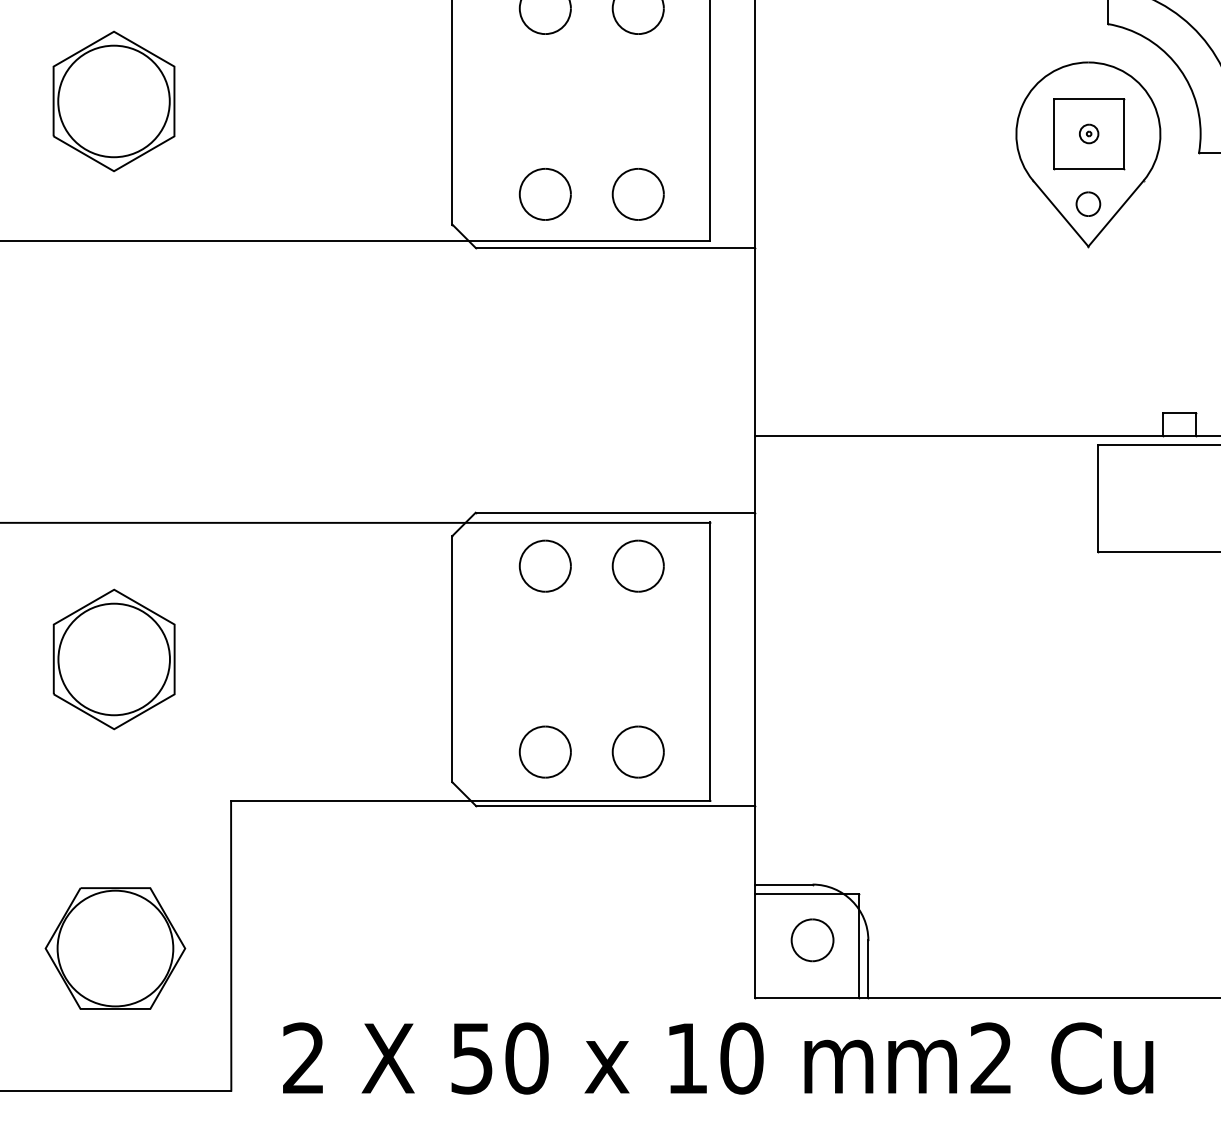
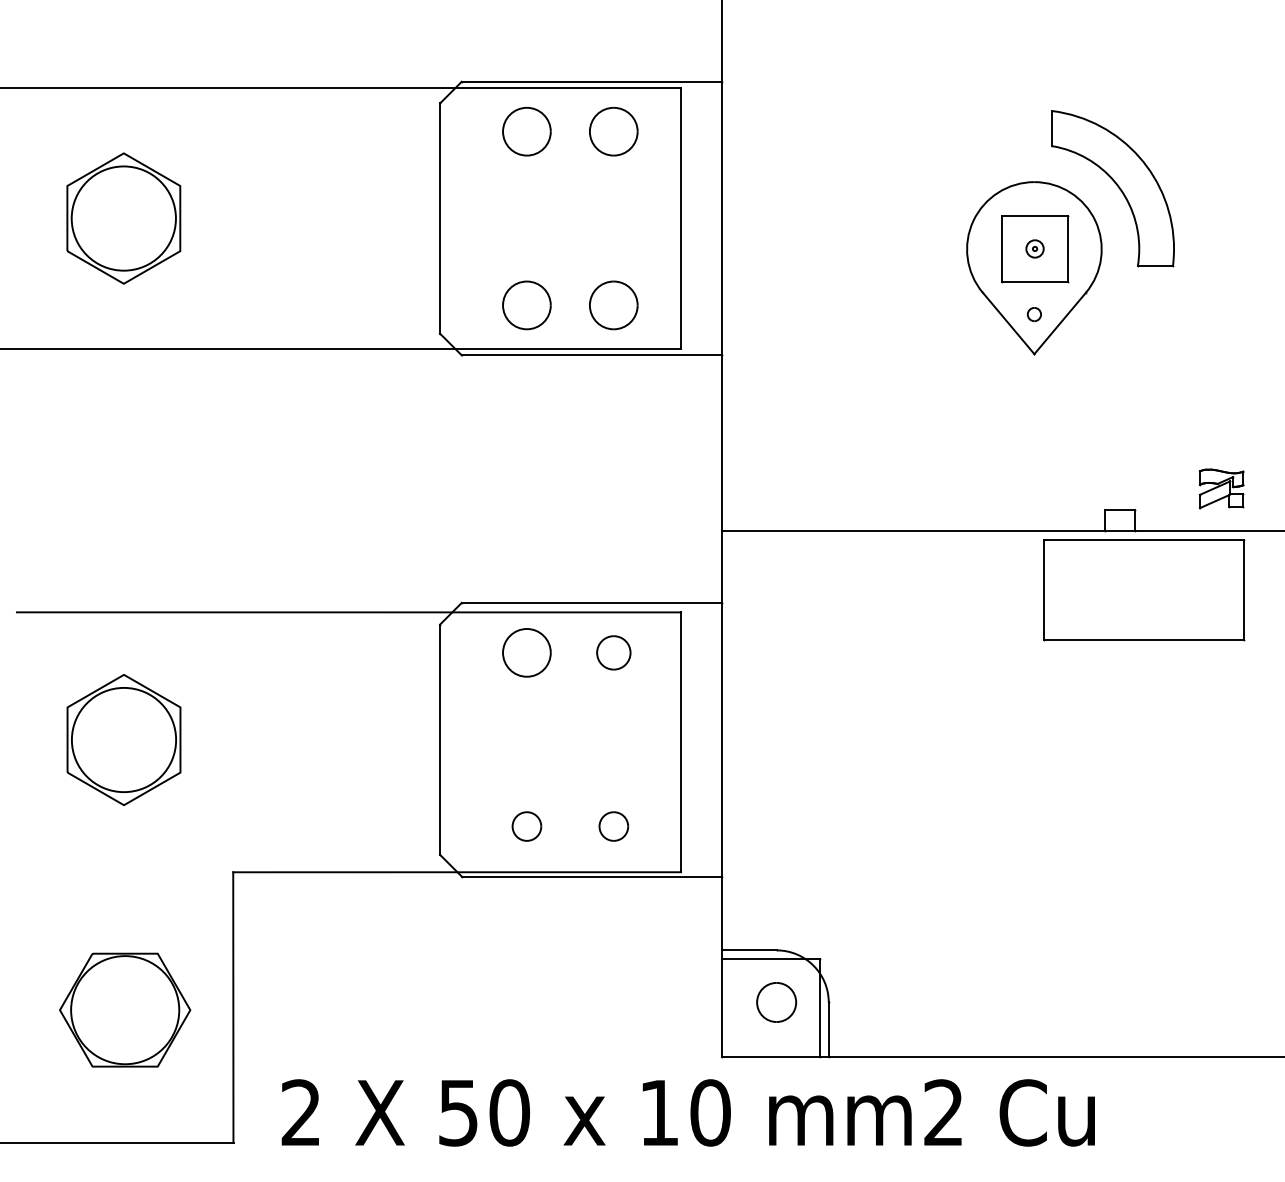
part: (1088, 204) -> (1034, 314), size x0.6
part: (638, 565) -> (613, 652), size x0.7
part: (544, 752) -> (526, 826), size x0.6
part: (638, 752) -> (613, 826), size x0.6

